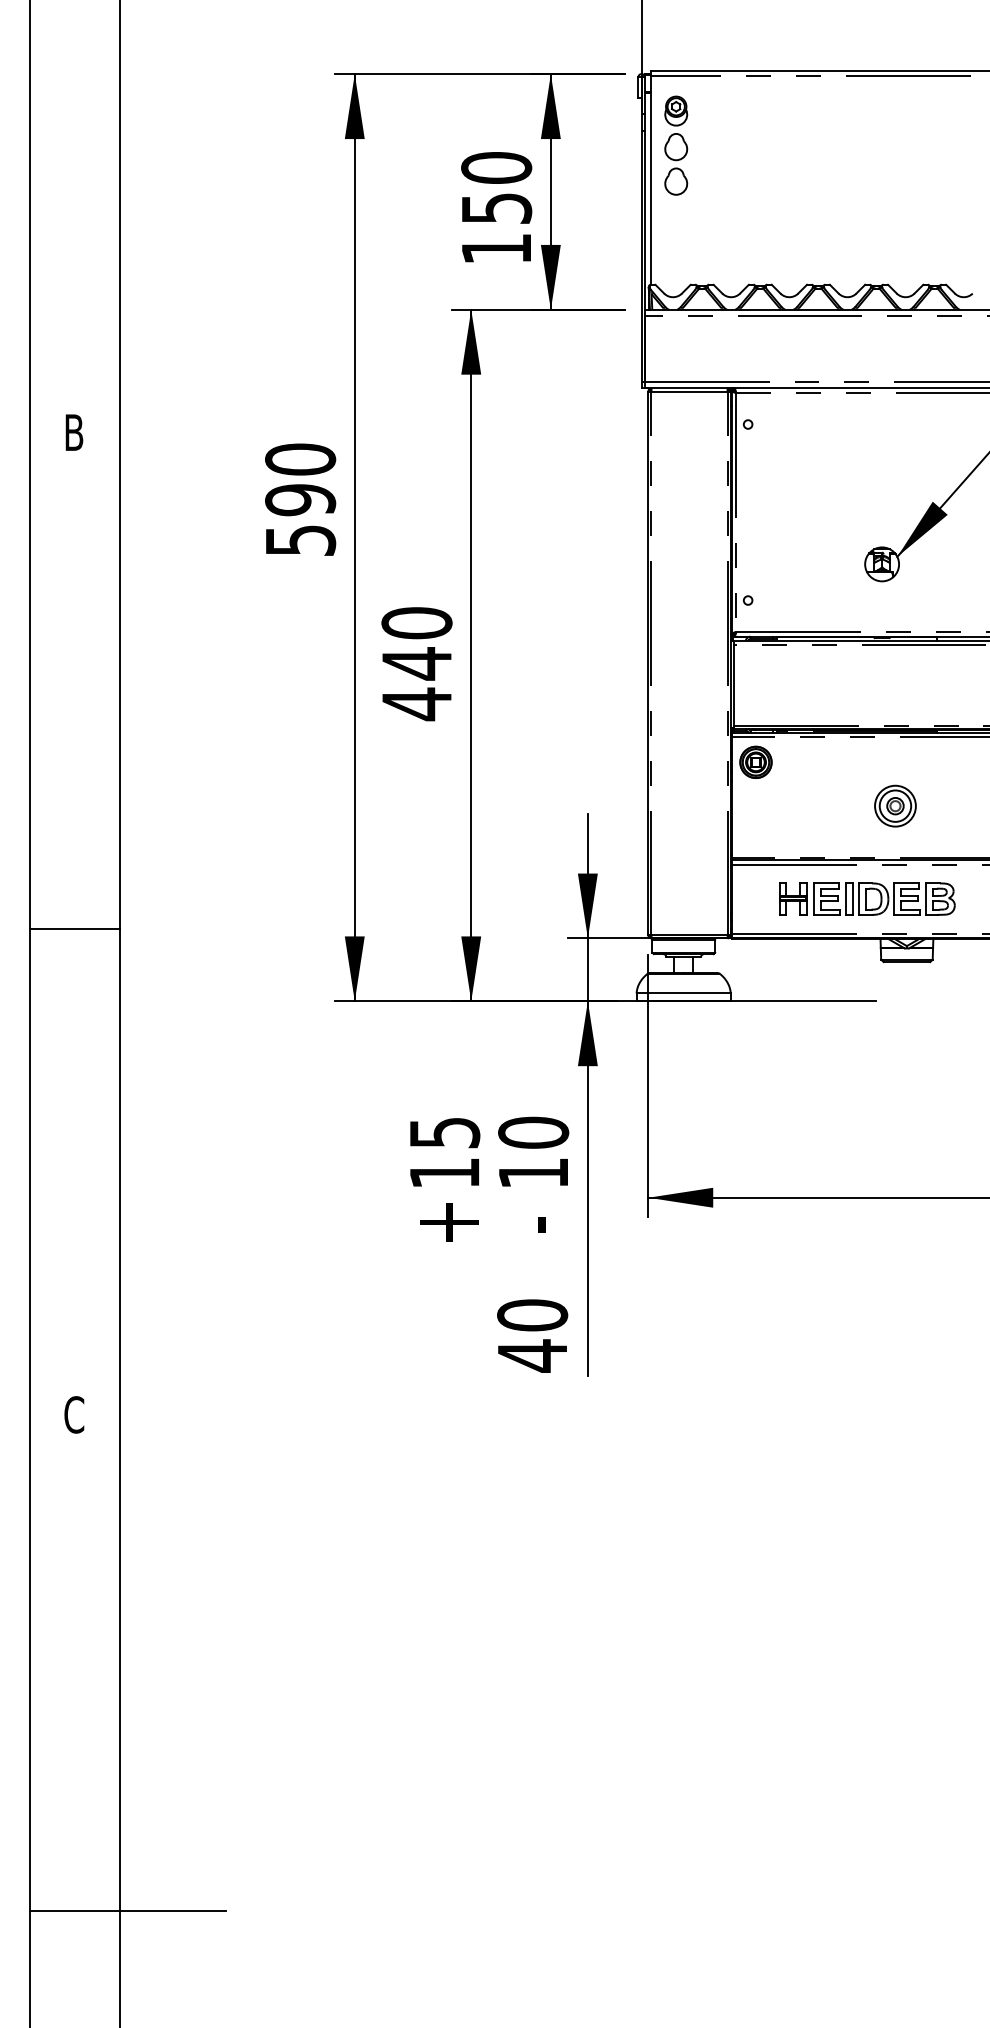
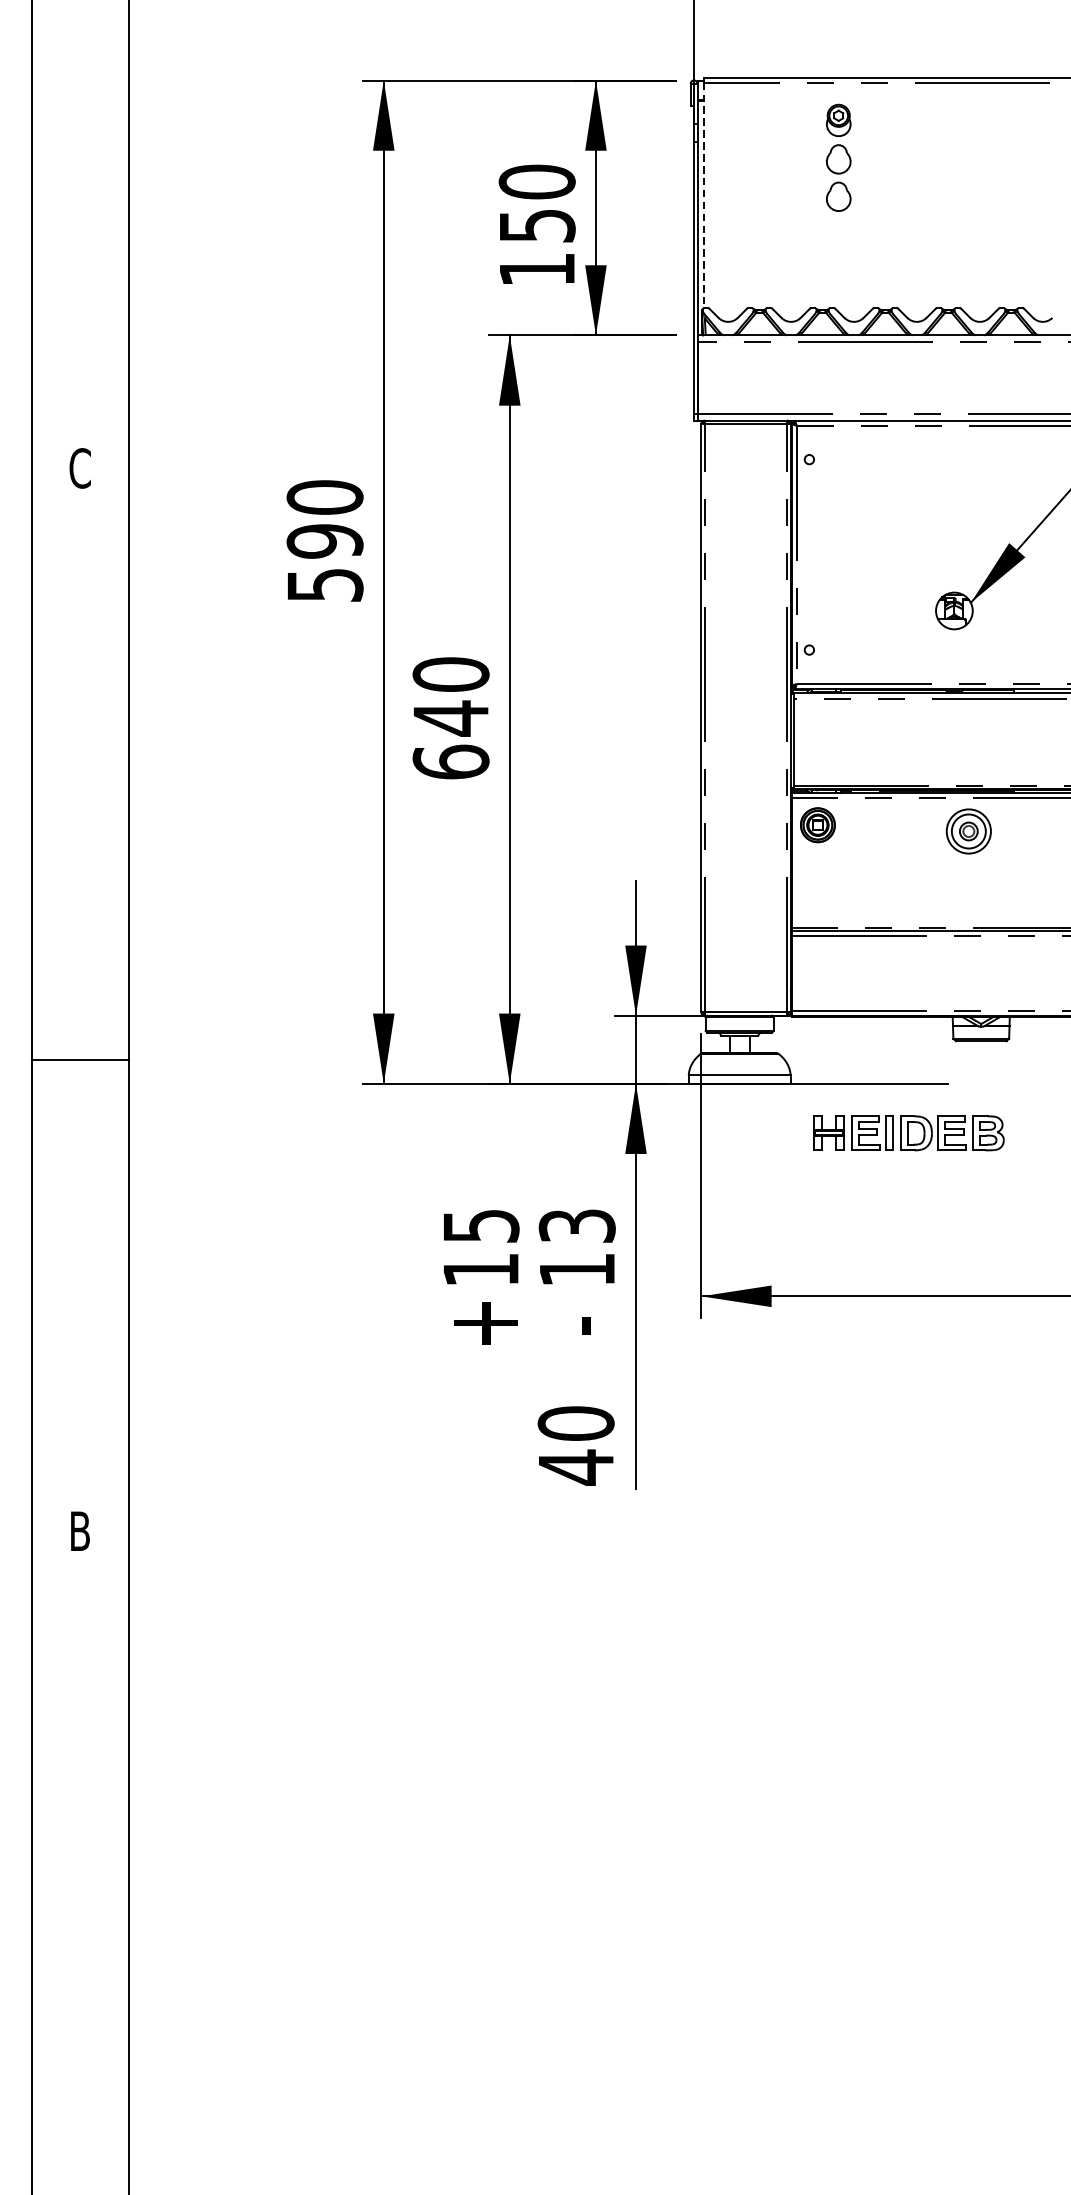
part: (676, 145) -> (839, 157), moved
line: (651, 180) -> (704, 195), solid -> dashed
text: (74, 432) -> (80, 468), B -> C
text: (416, 704) -> (450, 762), 440 -> 640
part: (895, 805) -> (968, 830), moved
part: (867, 898) -> (909, 1132), moved
line: (74, 928) -> (80, 1060), moved
text: (533, 1132) -> (577, 1225), 10 -> 13
text: (74, 1414) -> (80, 1530), C -> B
line: (127, 1910) -> (137, 2067), removed

